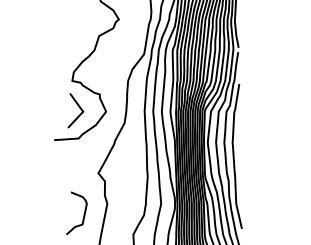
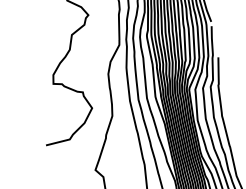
curve: (79, 108) -> (65, 109), removed

